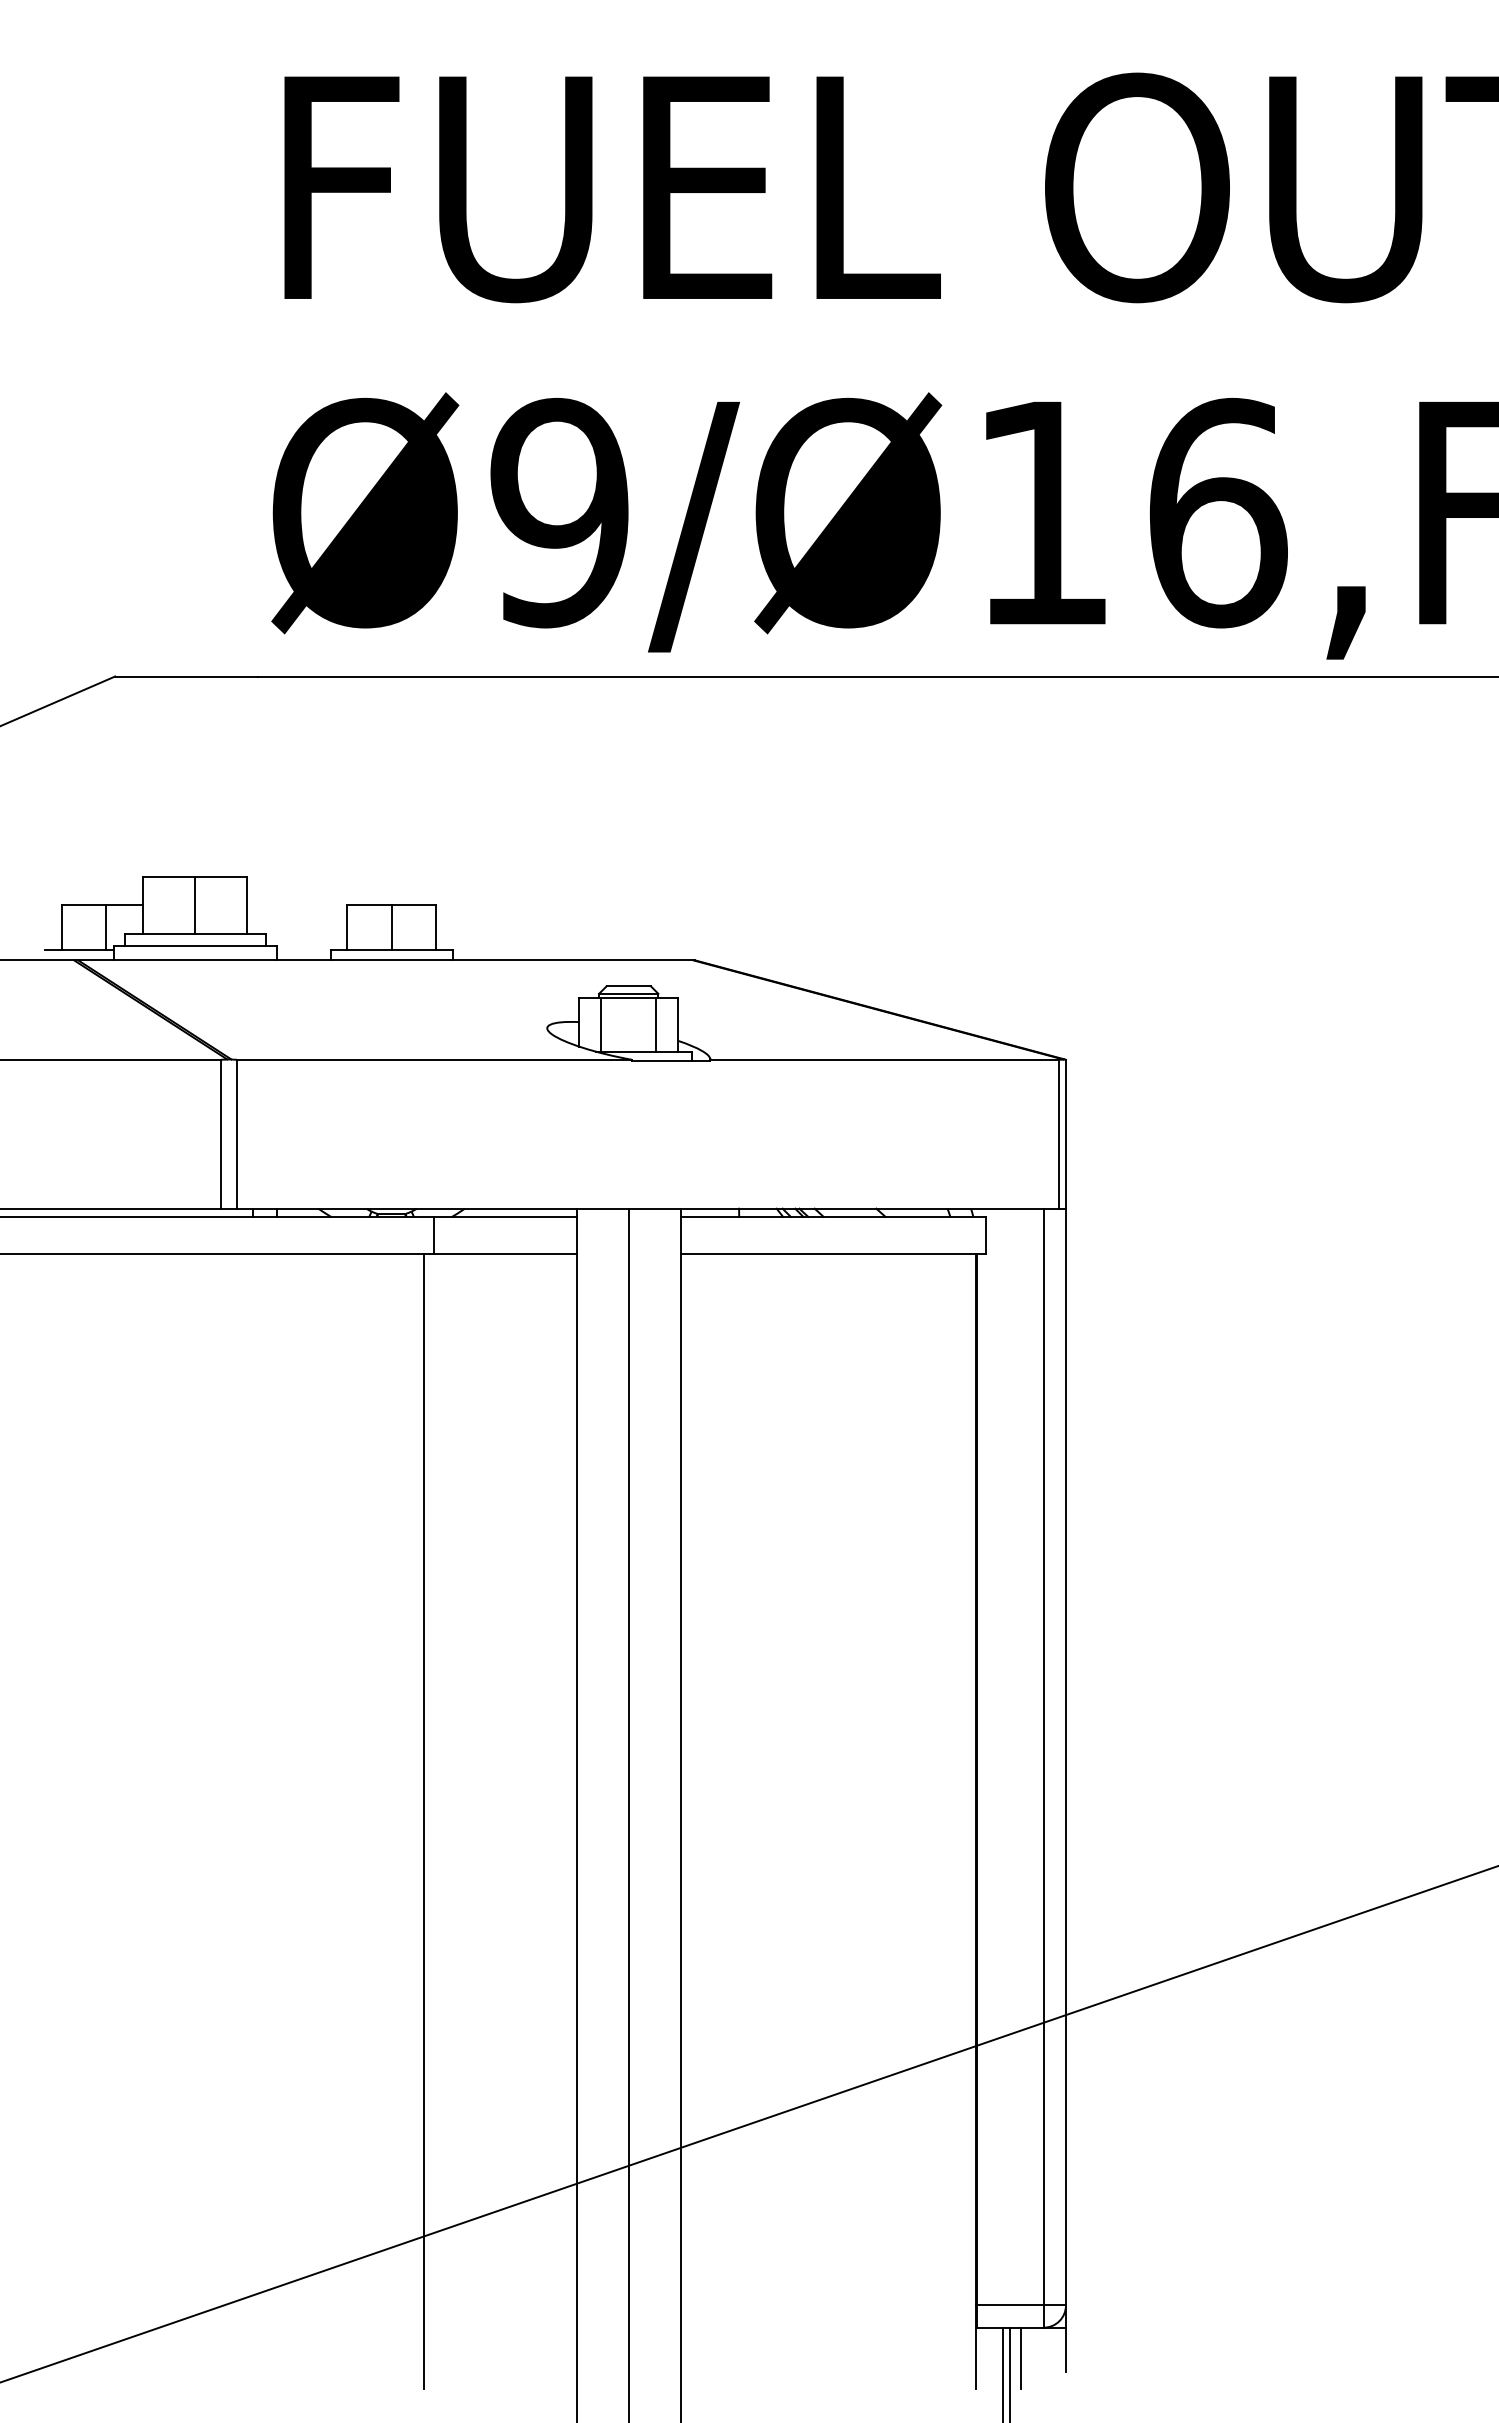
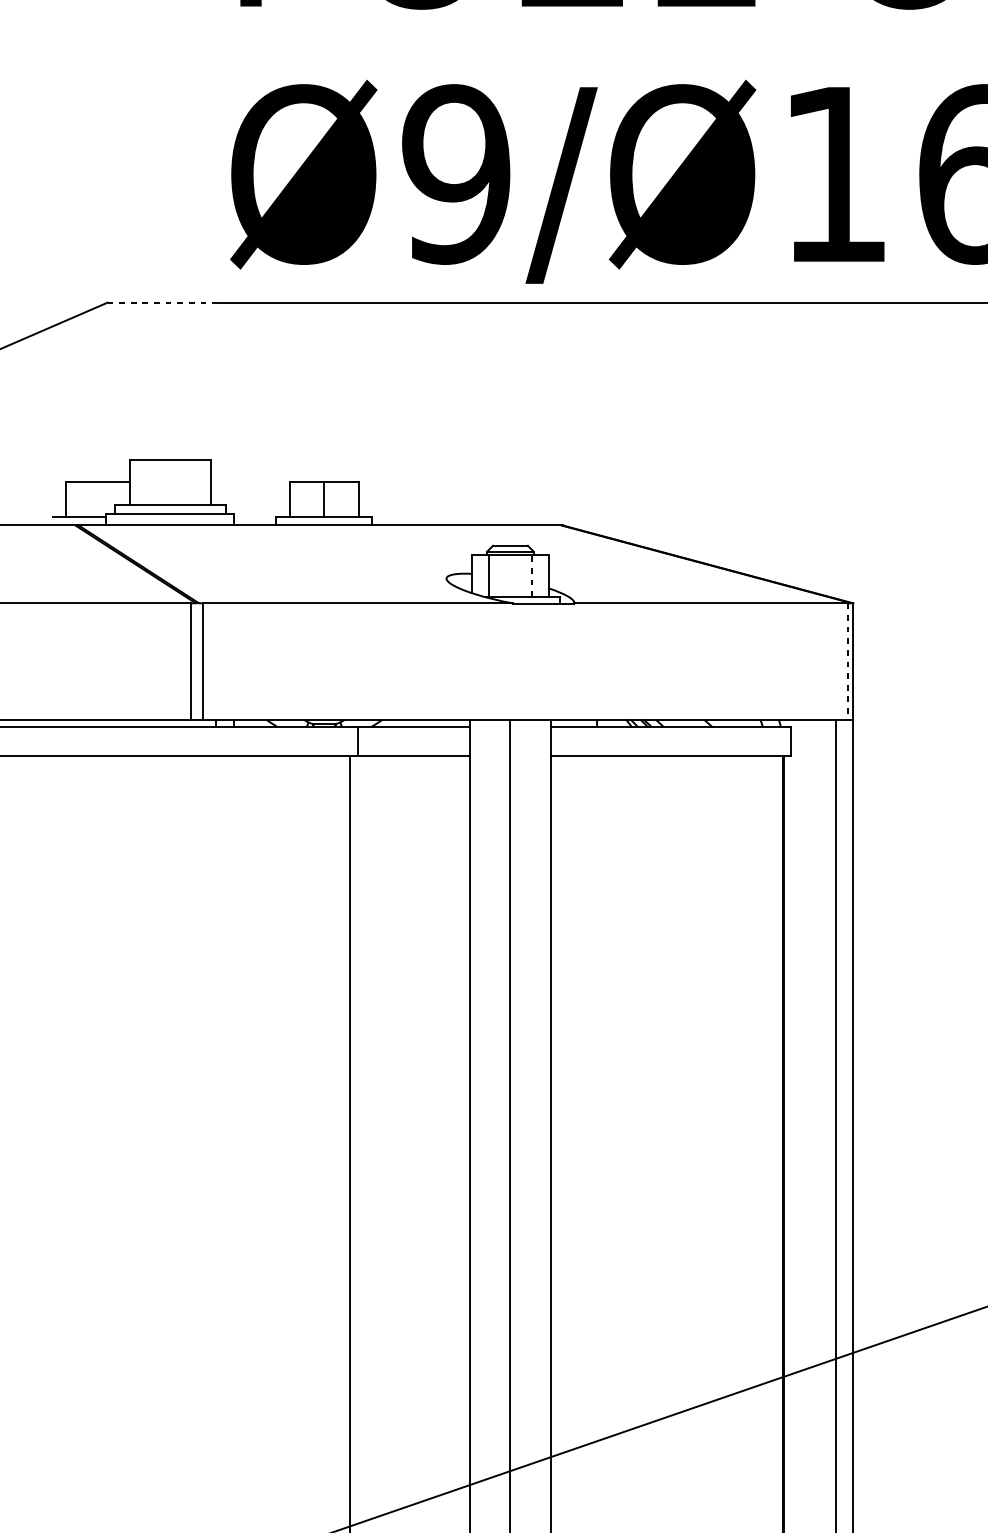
line: (186, 676) -> (163, 302), solid -> dashed
line: (195, 904) -> (170, 481), removed
line: (106, 927) -> (100, 499), removed
line: (656, 1024) -> (532, 575), solid -> dashed
line: (1059, 1134) -> (848, 661), solid -> dashed

